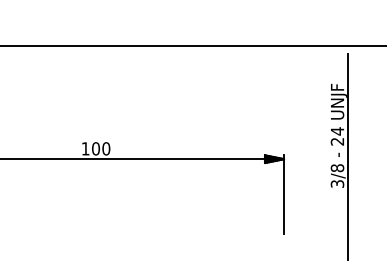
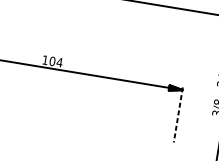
text: (106, 148) -> (59, 62), 100 -> 104
line: (283, 195) -> (177, 115), solid -> dashed

